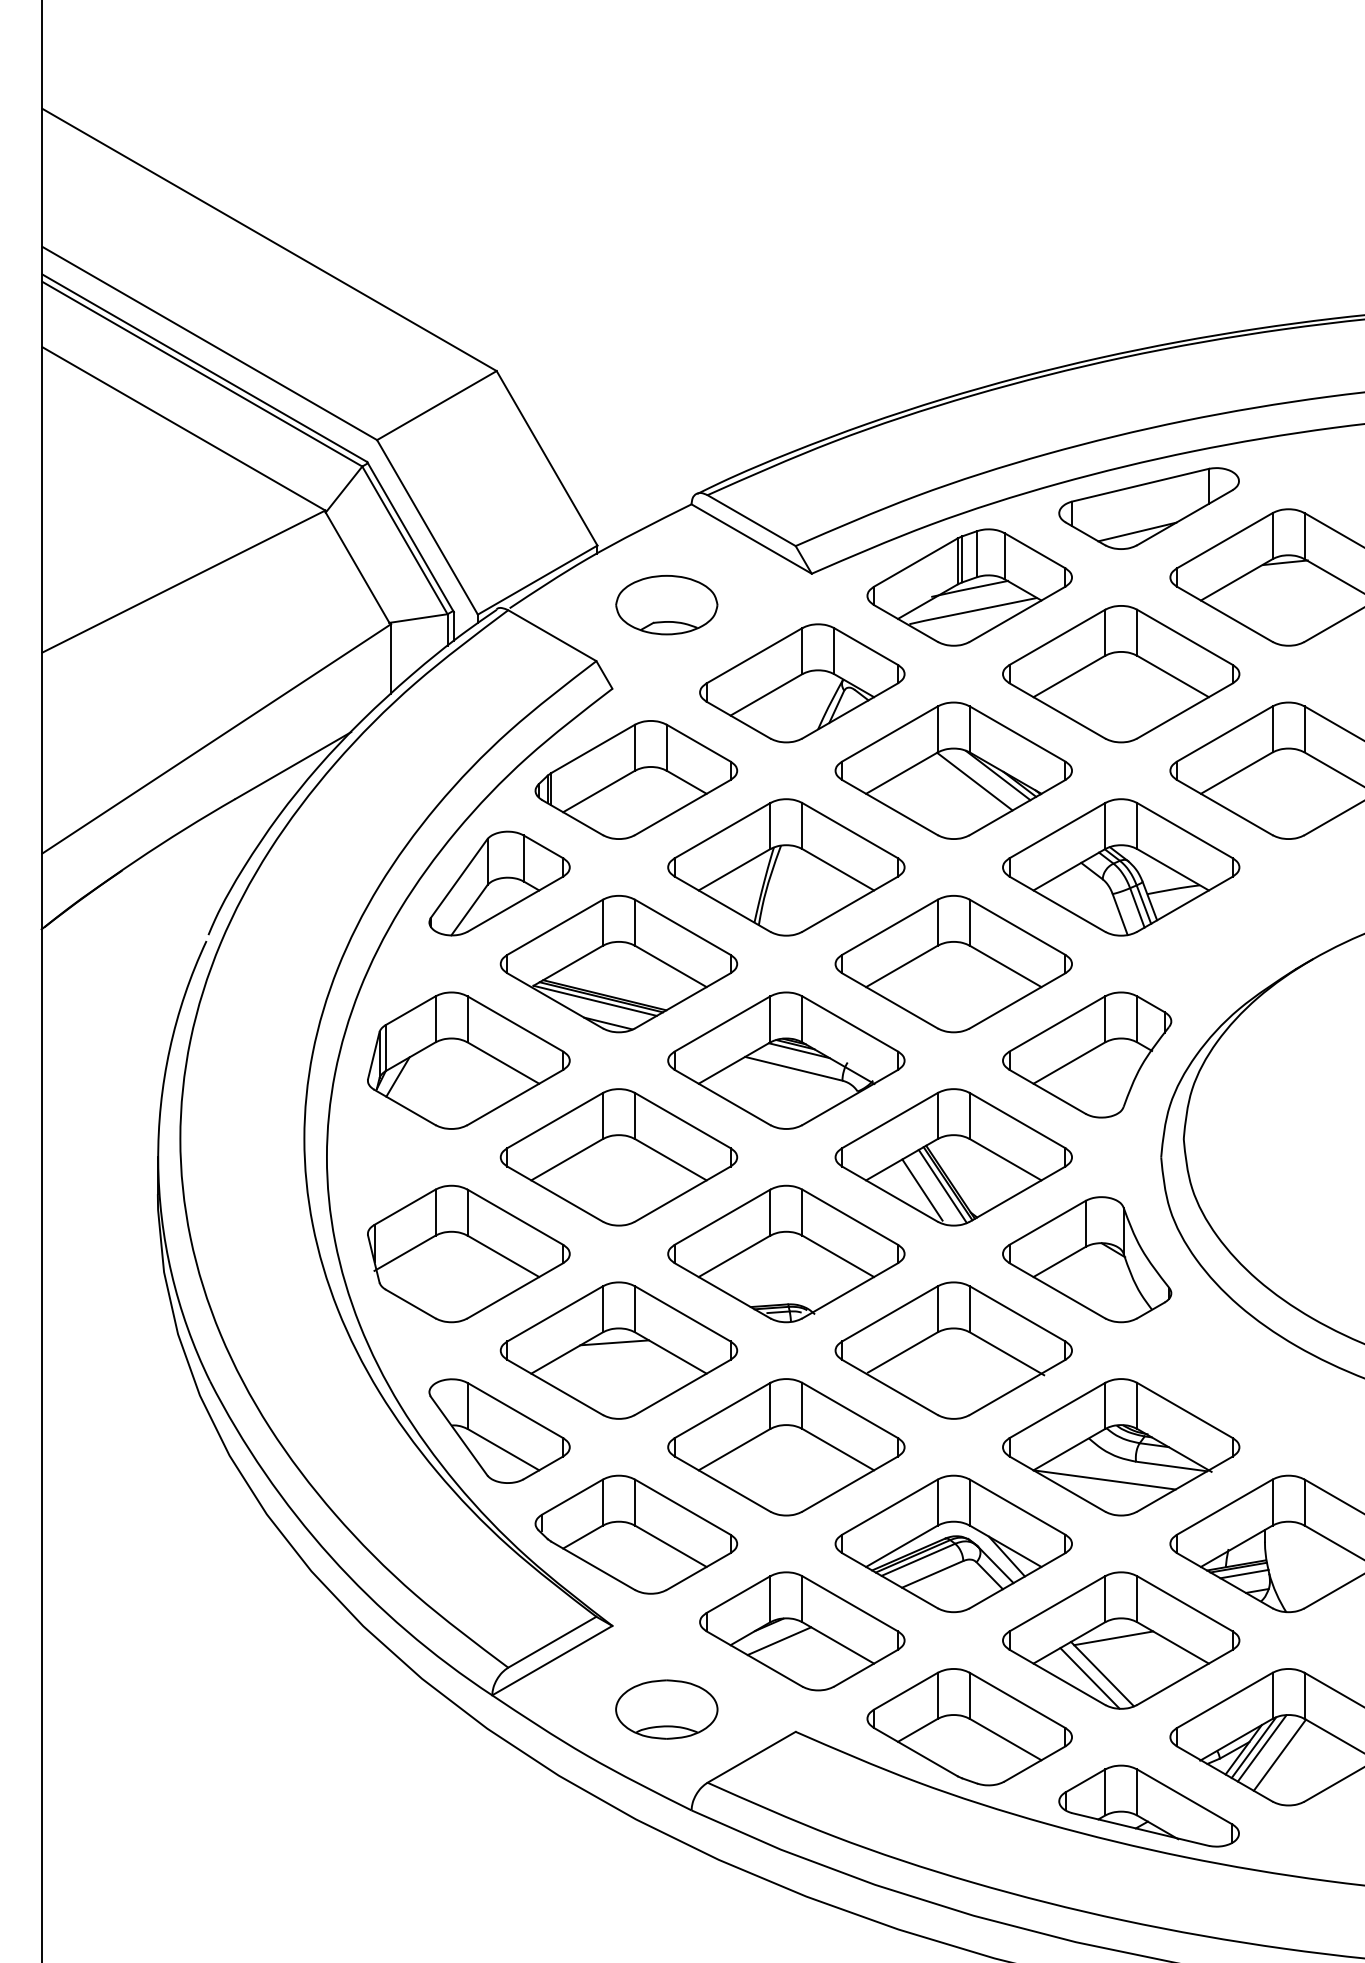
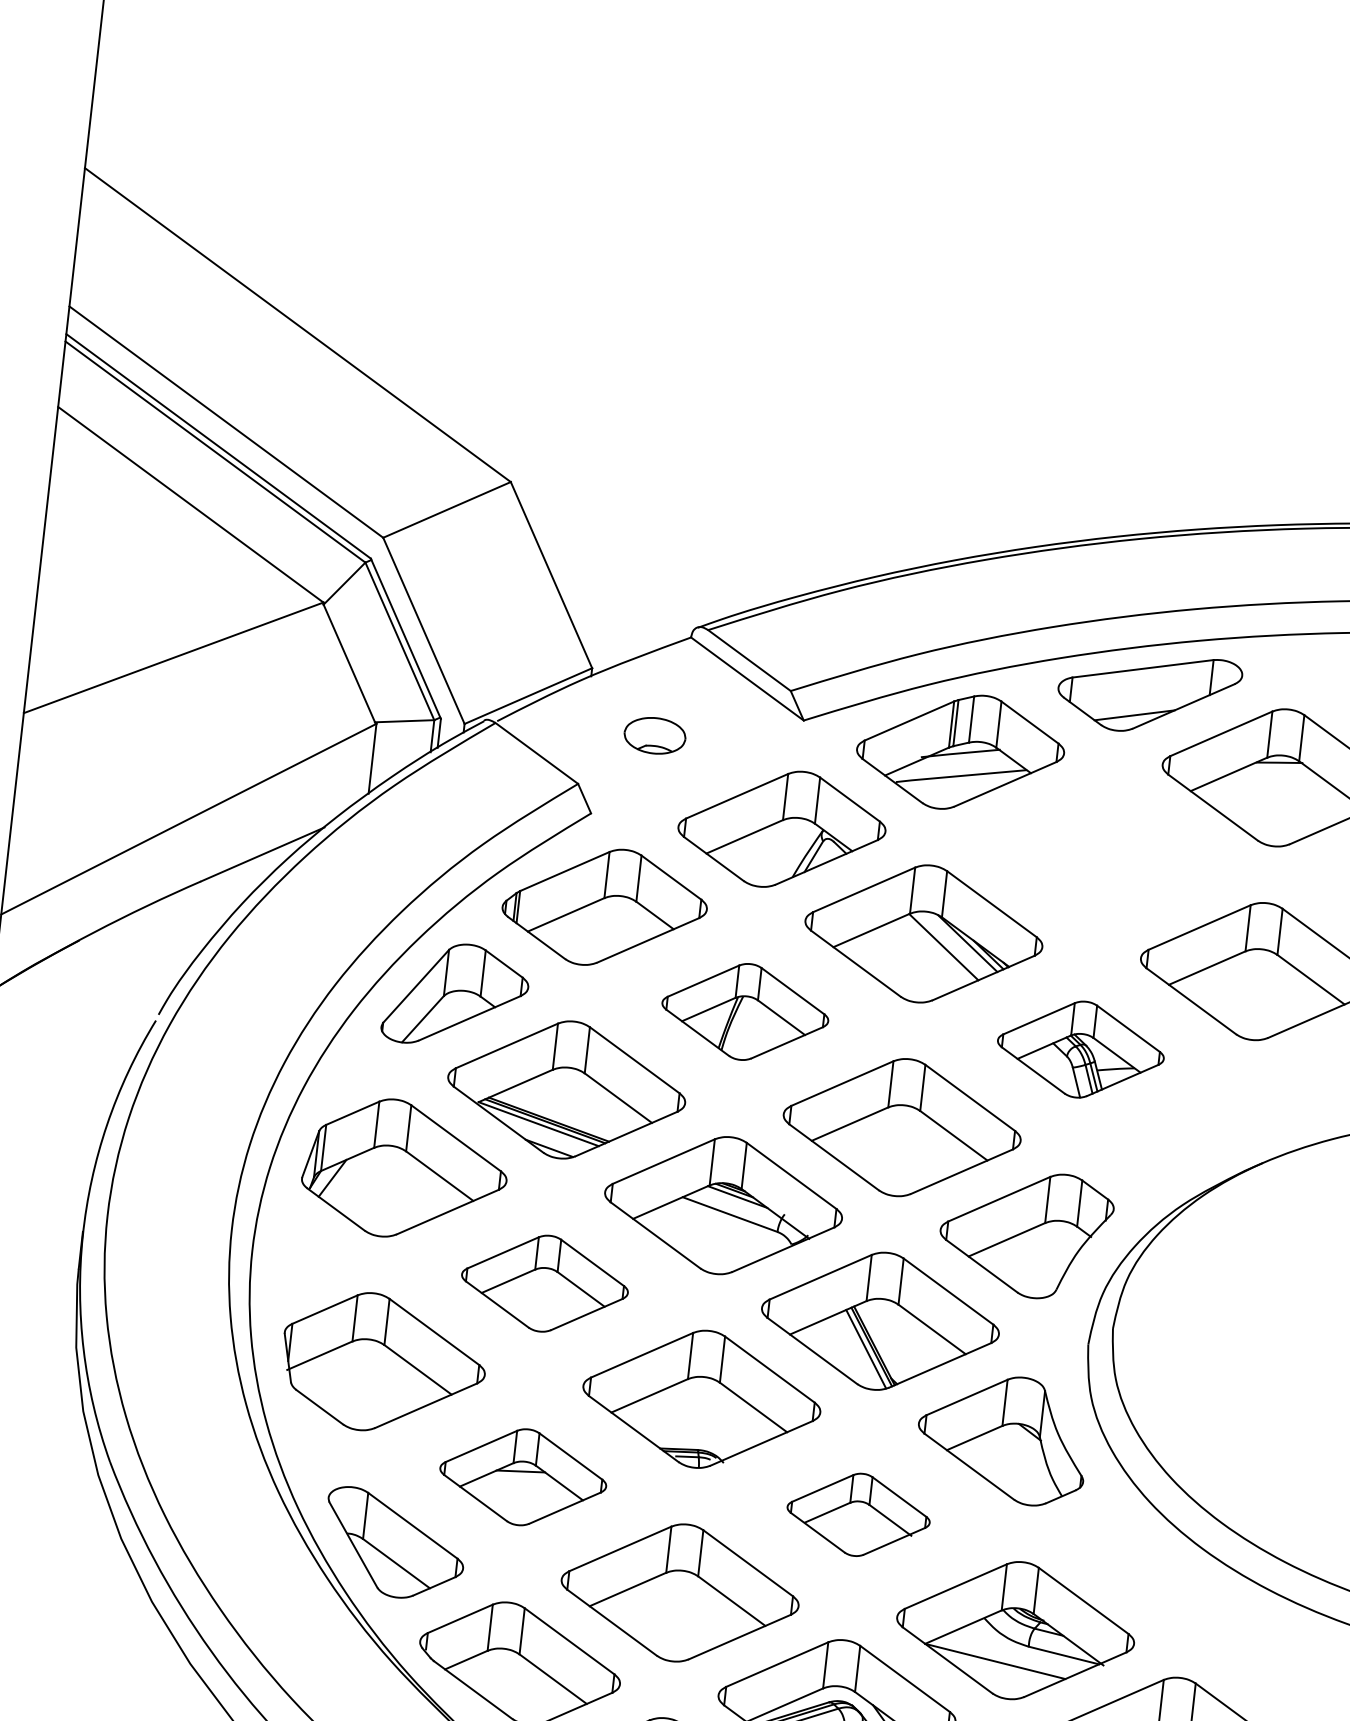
part: (666, 605) -> (654, 736), size x0.6
part: (1121, 674) -> (1102, 856), removed
part: (786, 867) -> (745, 1012), size x0.7
part: (1121, 867) -> (1081, 1049), size x0.7
part: (618, 1157) -> (544, 1283), size x0.7
line: (922, 1189) -> (845, 1349), removed
part: (618, 1350) -> (522, 1477), size x0.7
part: (953, 1350) -> (858, 1514), size x0.6

